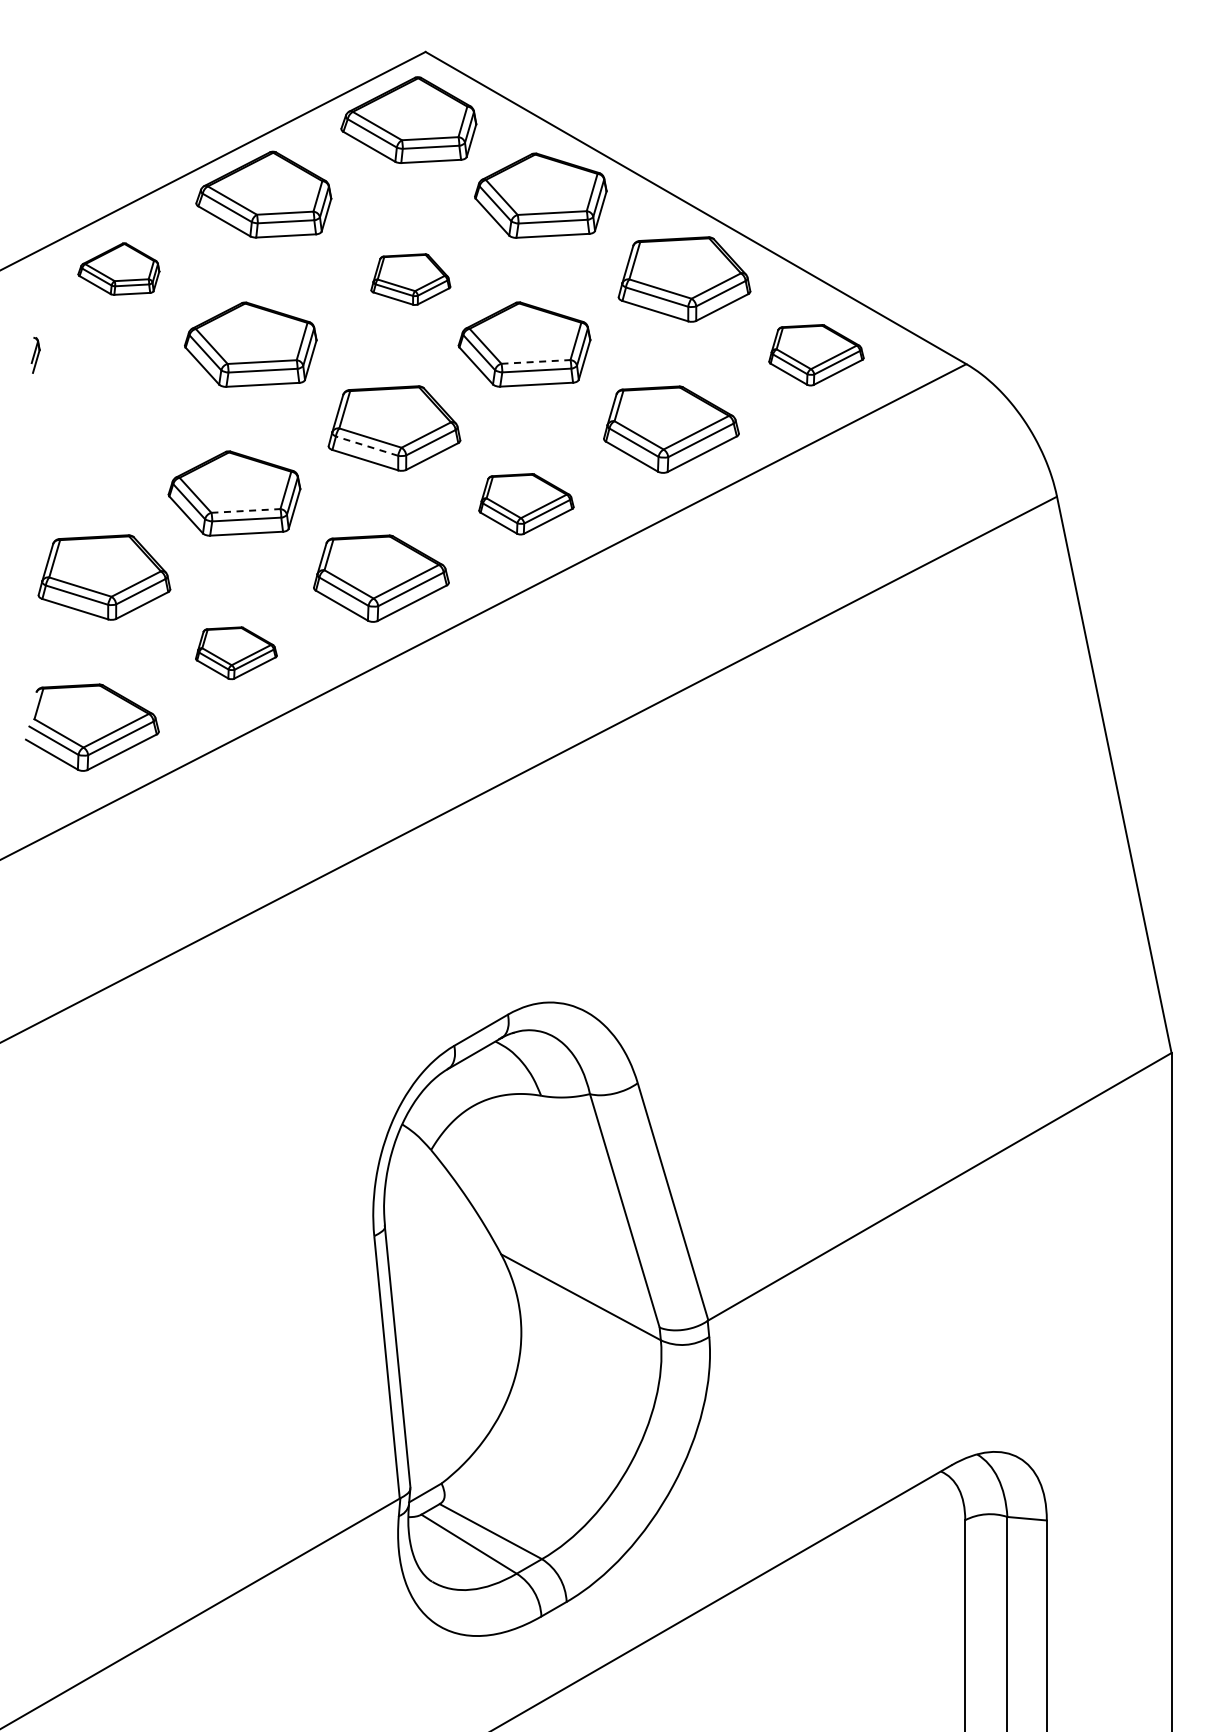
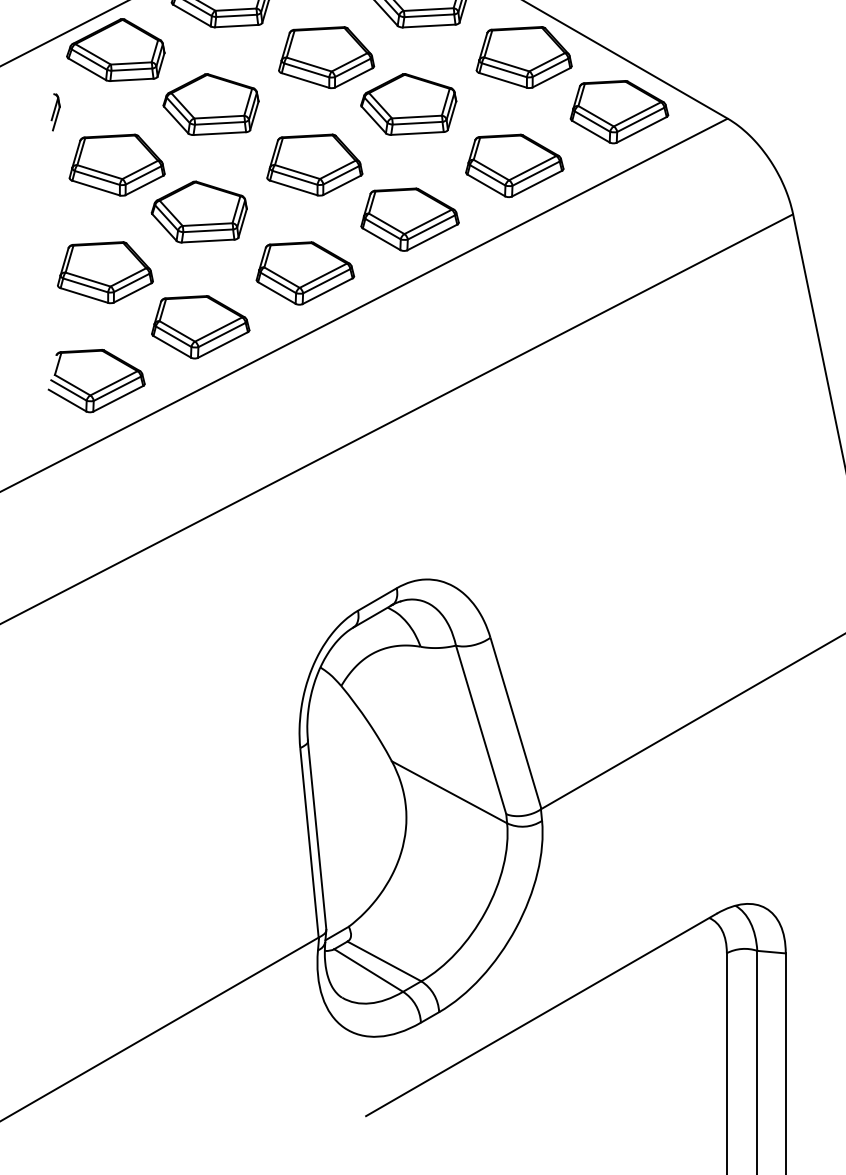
part: (118, 268) -> (115, 49), size x1.67
part: (410, 279) -> (326, 57), size x1.67
part: (35, 355) -> (55, 112), size x1.43
part: (816, 355) -> (619, 112), size x1.43
line: (535, 361) -> (416, 116), dashed -> solid
part: (120, 428) -> (117, 165), added
line: (367, 446) -> (295, 178), dashed -> solid
part: (526, 504) -> (410, 219), size x1.43
line: (245, 510) -> (207, 224), dashed -> solid
part: (236, 653) -> (200, 327), size x1.67

